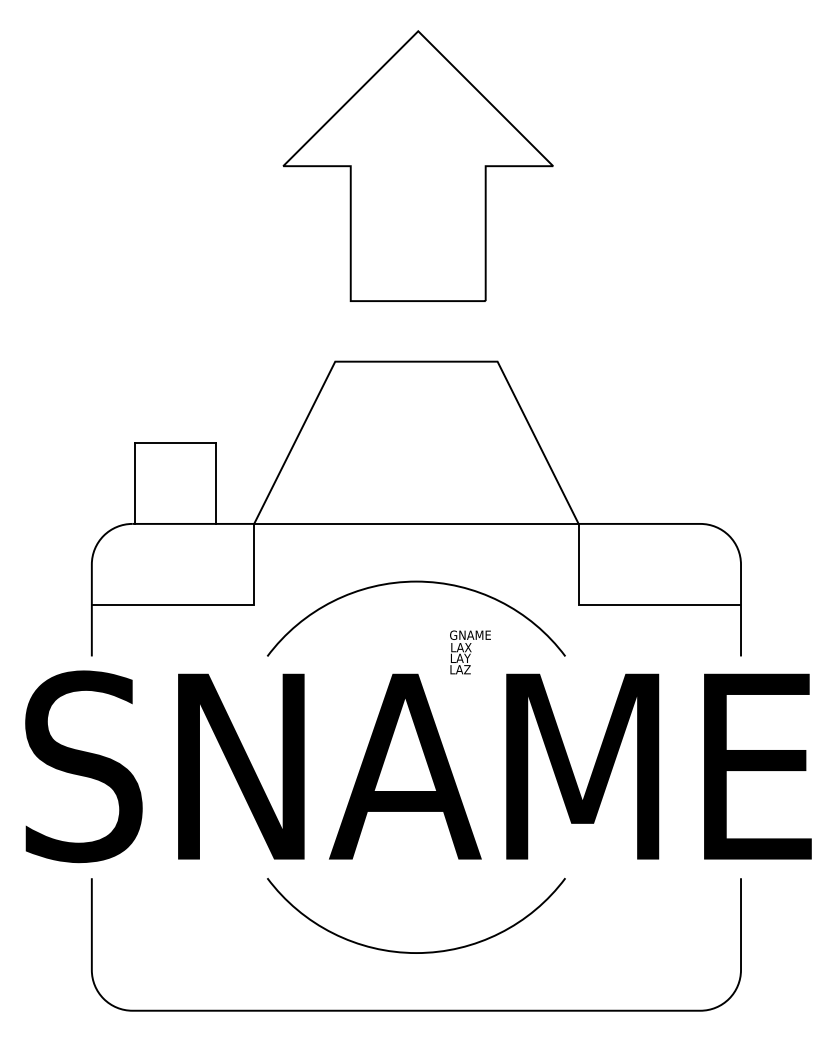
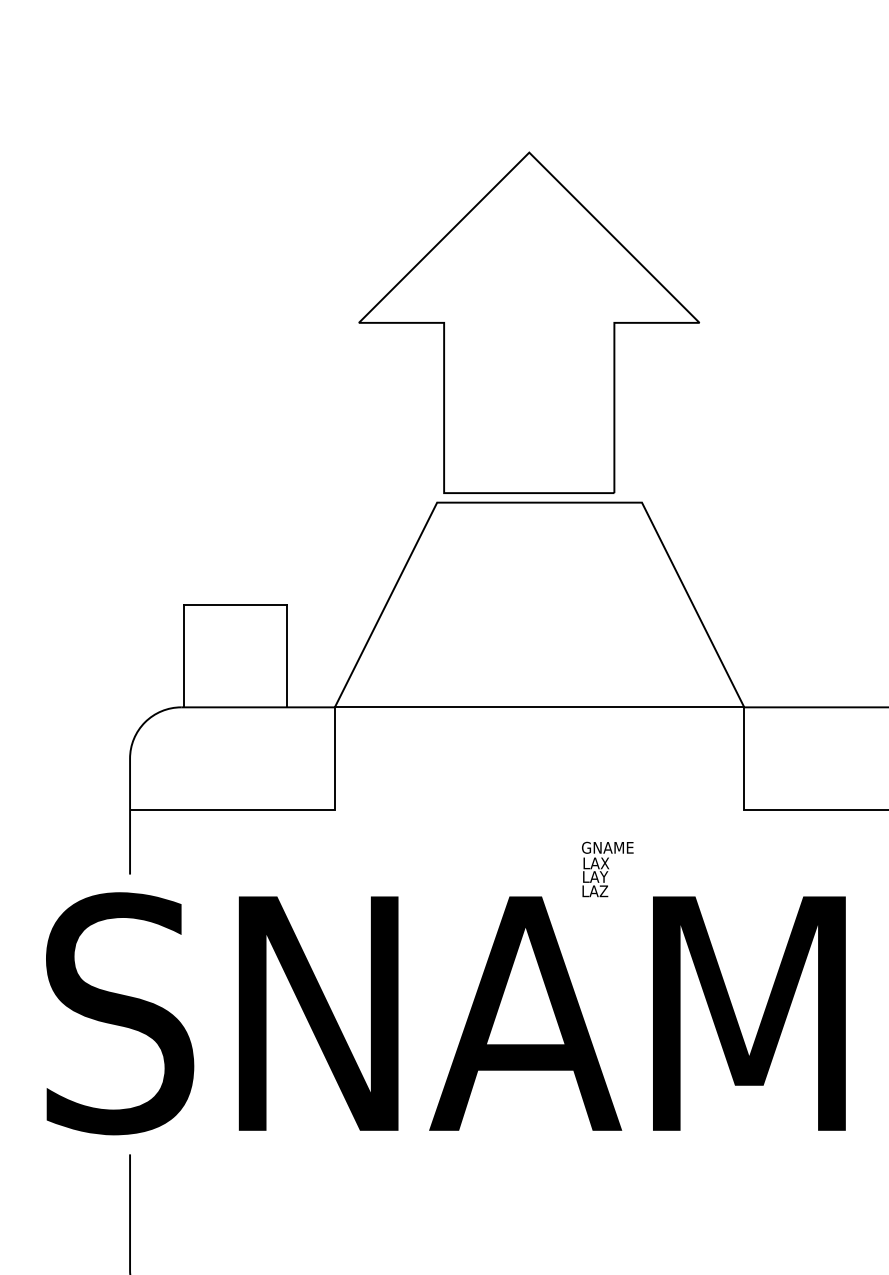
part: (417, 165) -> (528, 321), moved
arc: (416, 582) -> (539, 781), removed
arc: (416, 952) -> (539, 1248), removed

